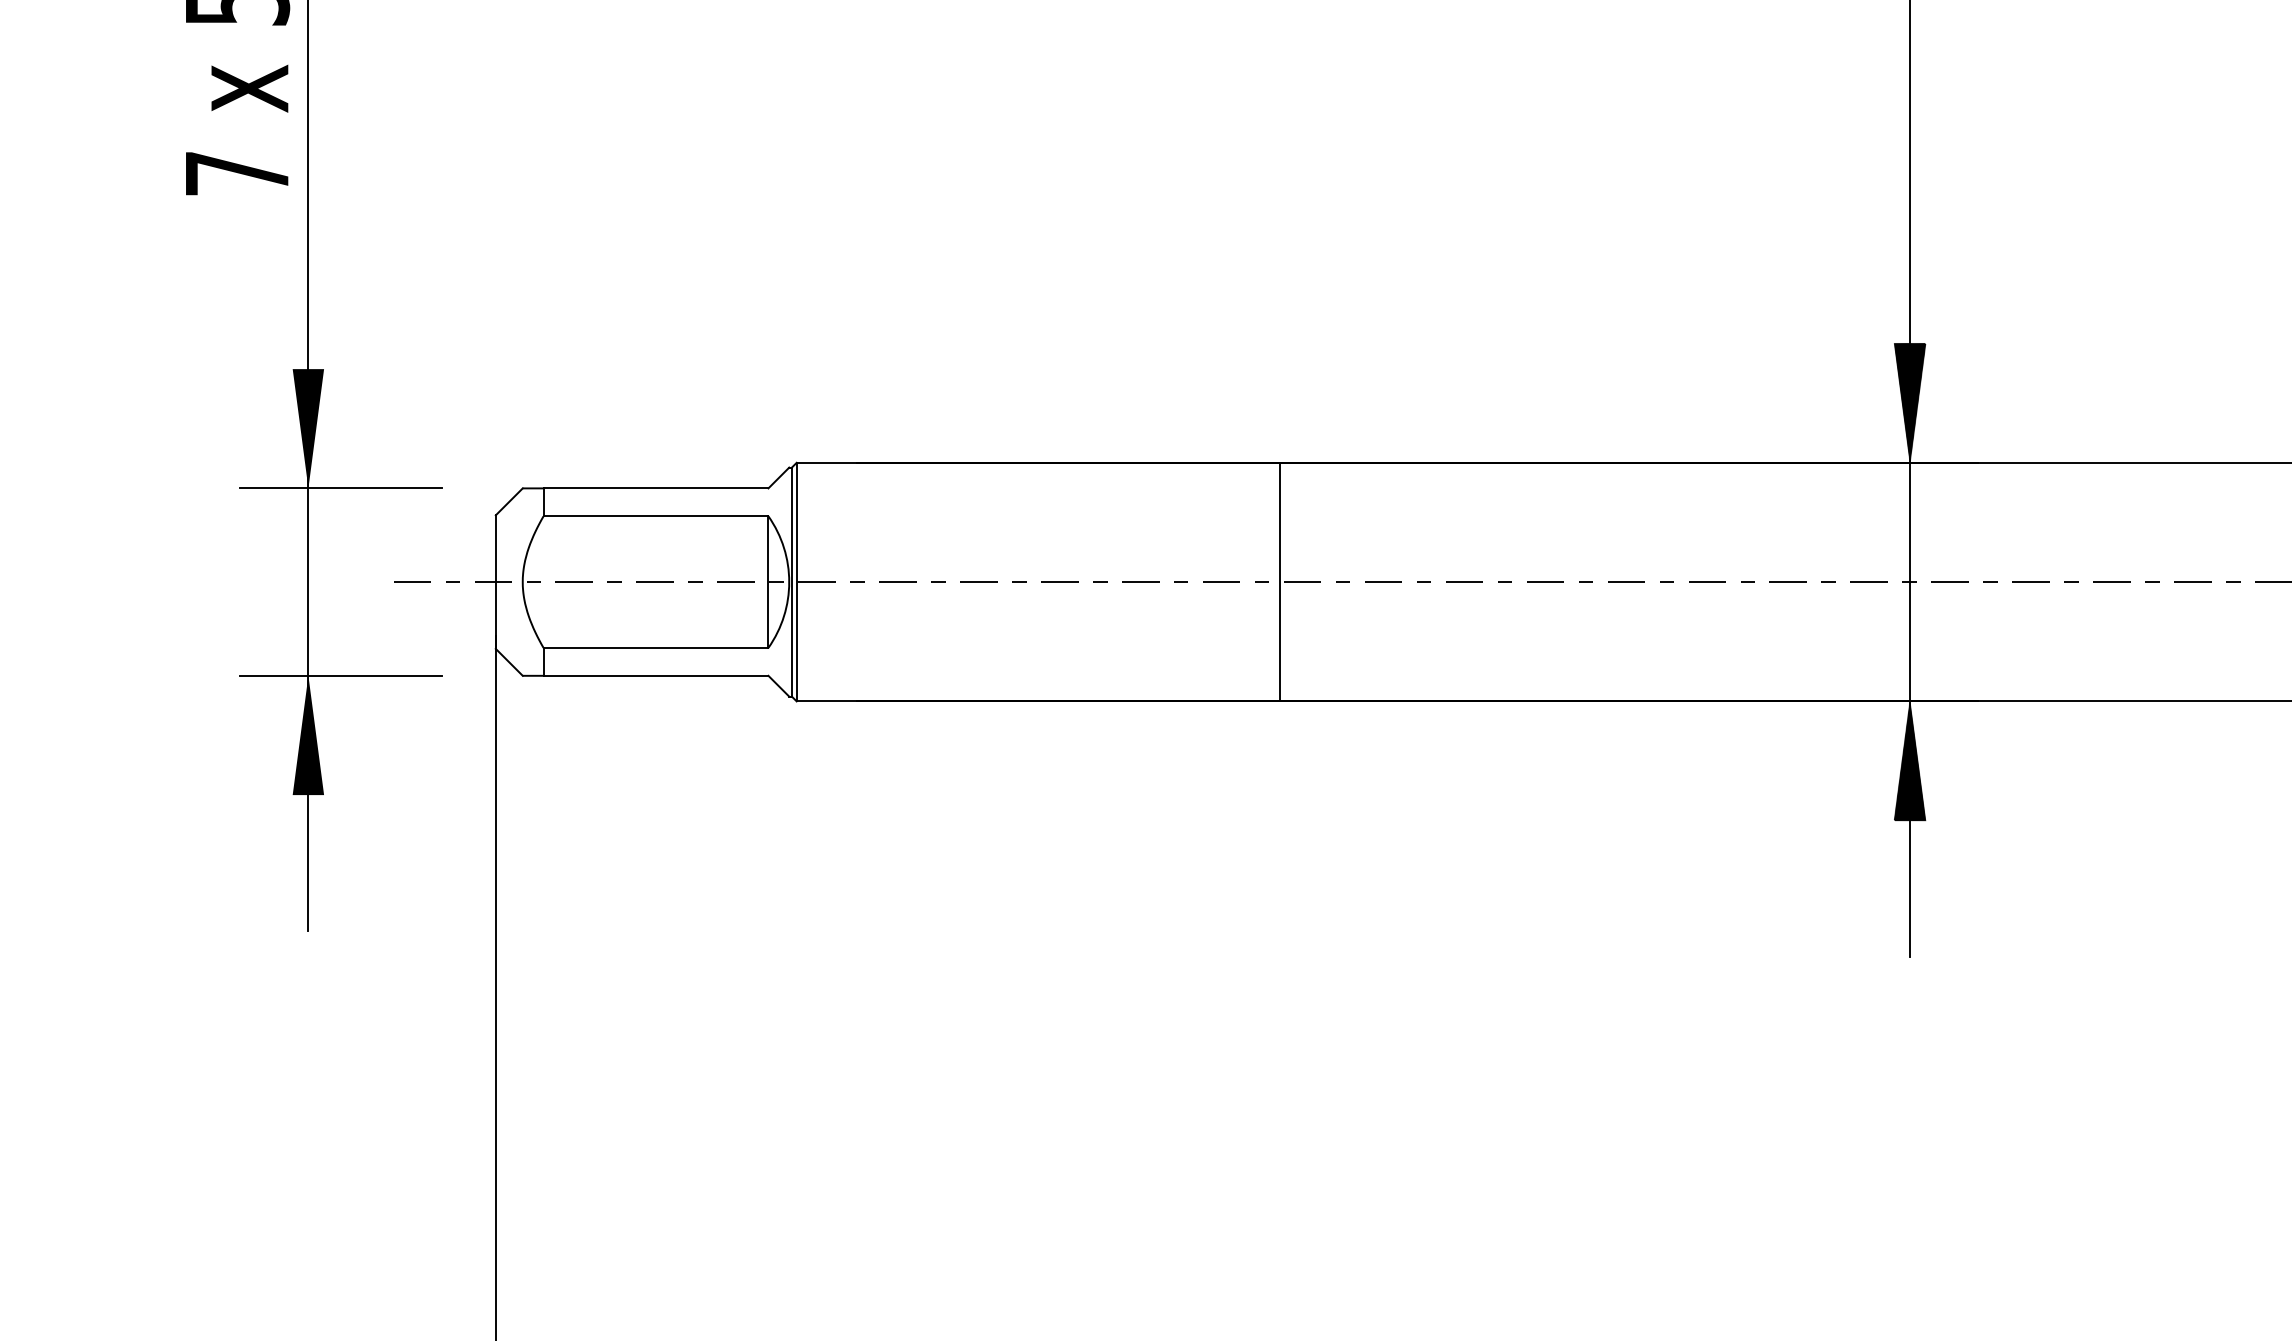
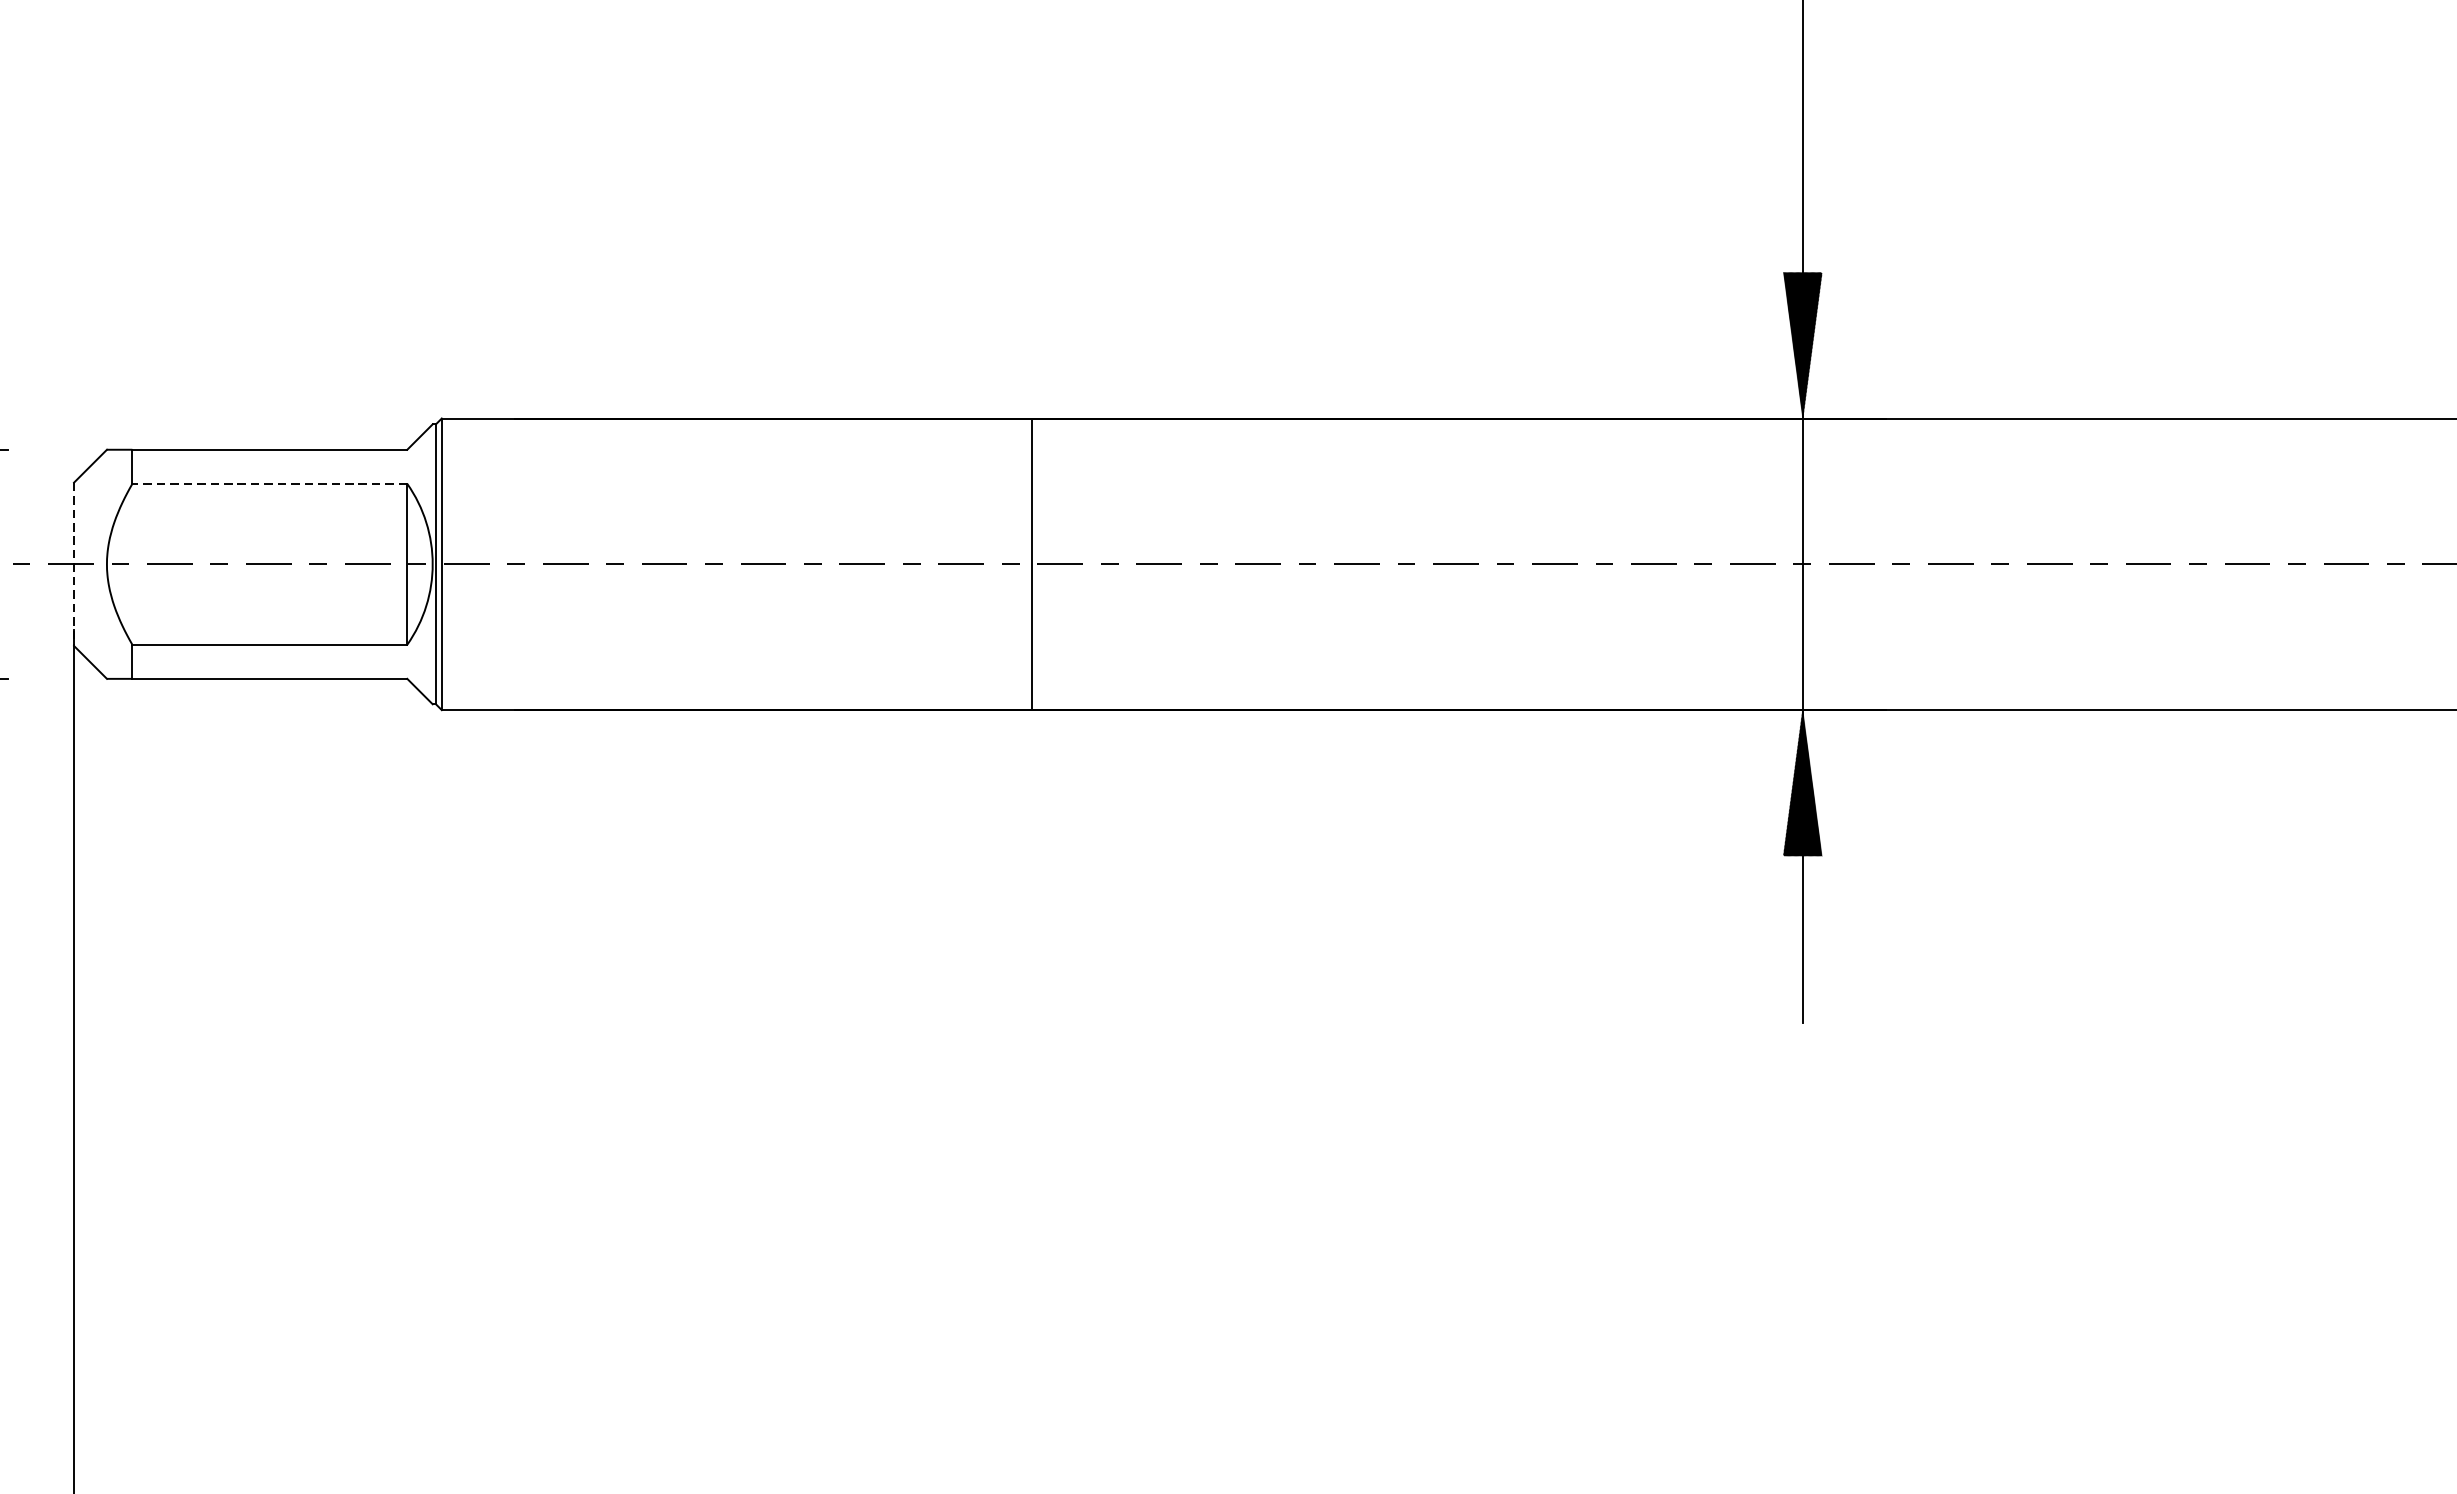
line: (655, 516) -> (269, 484), solid -> dashed
line: (495, 582) -> (73, 564), solid -> dashed

